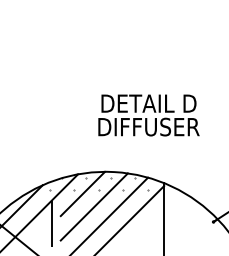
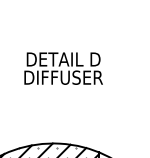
text: (148, 115) -> (63, 68), moved

